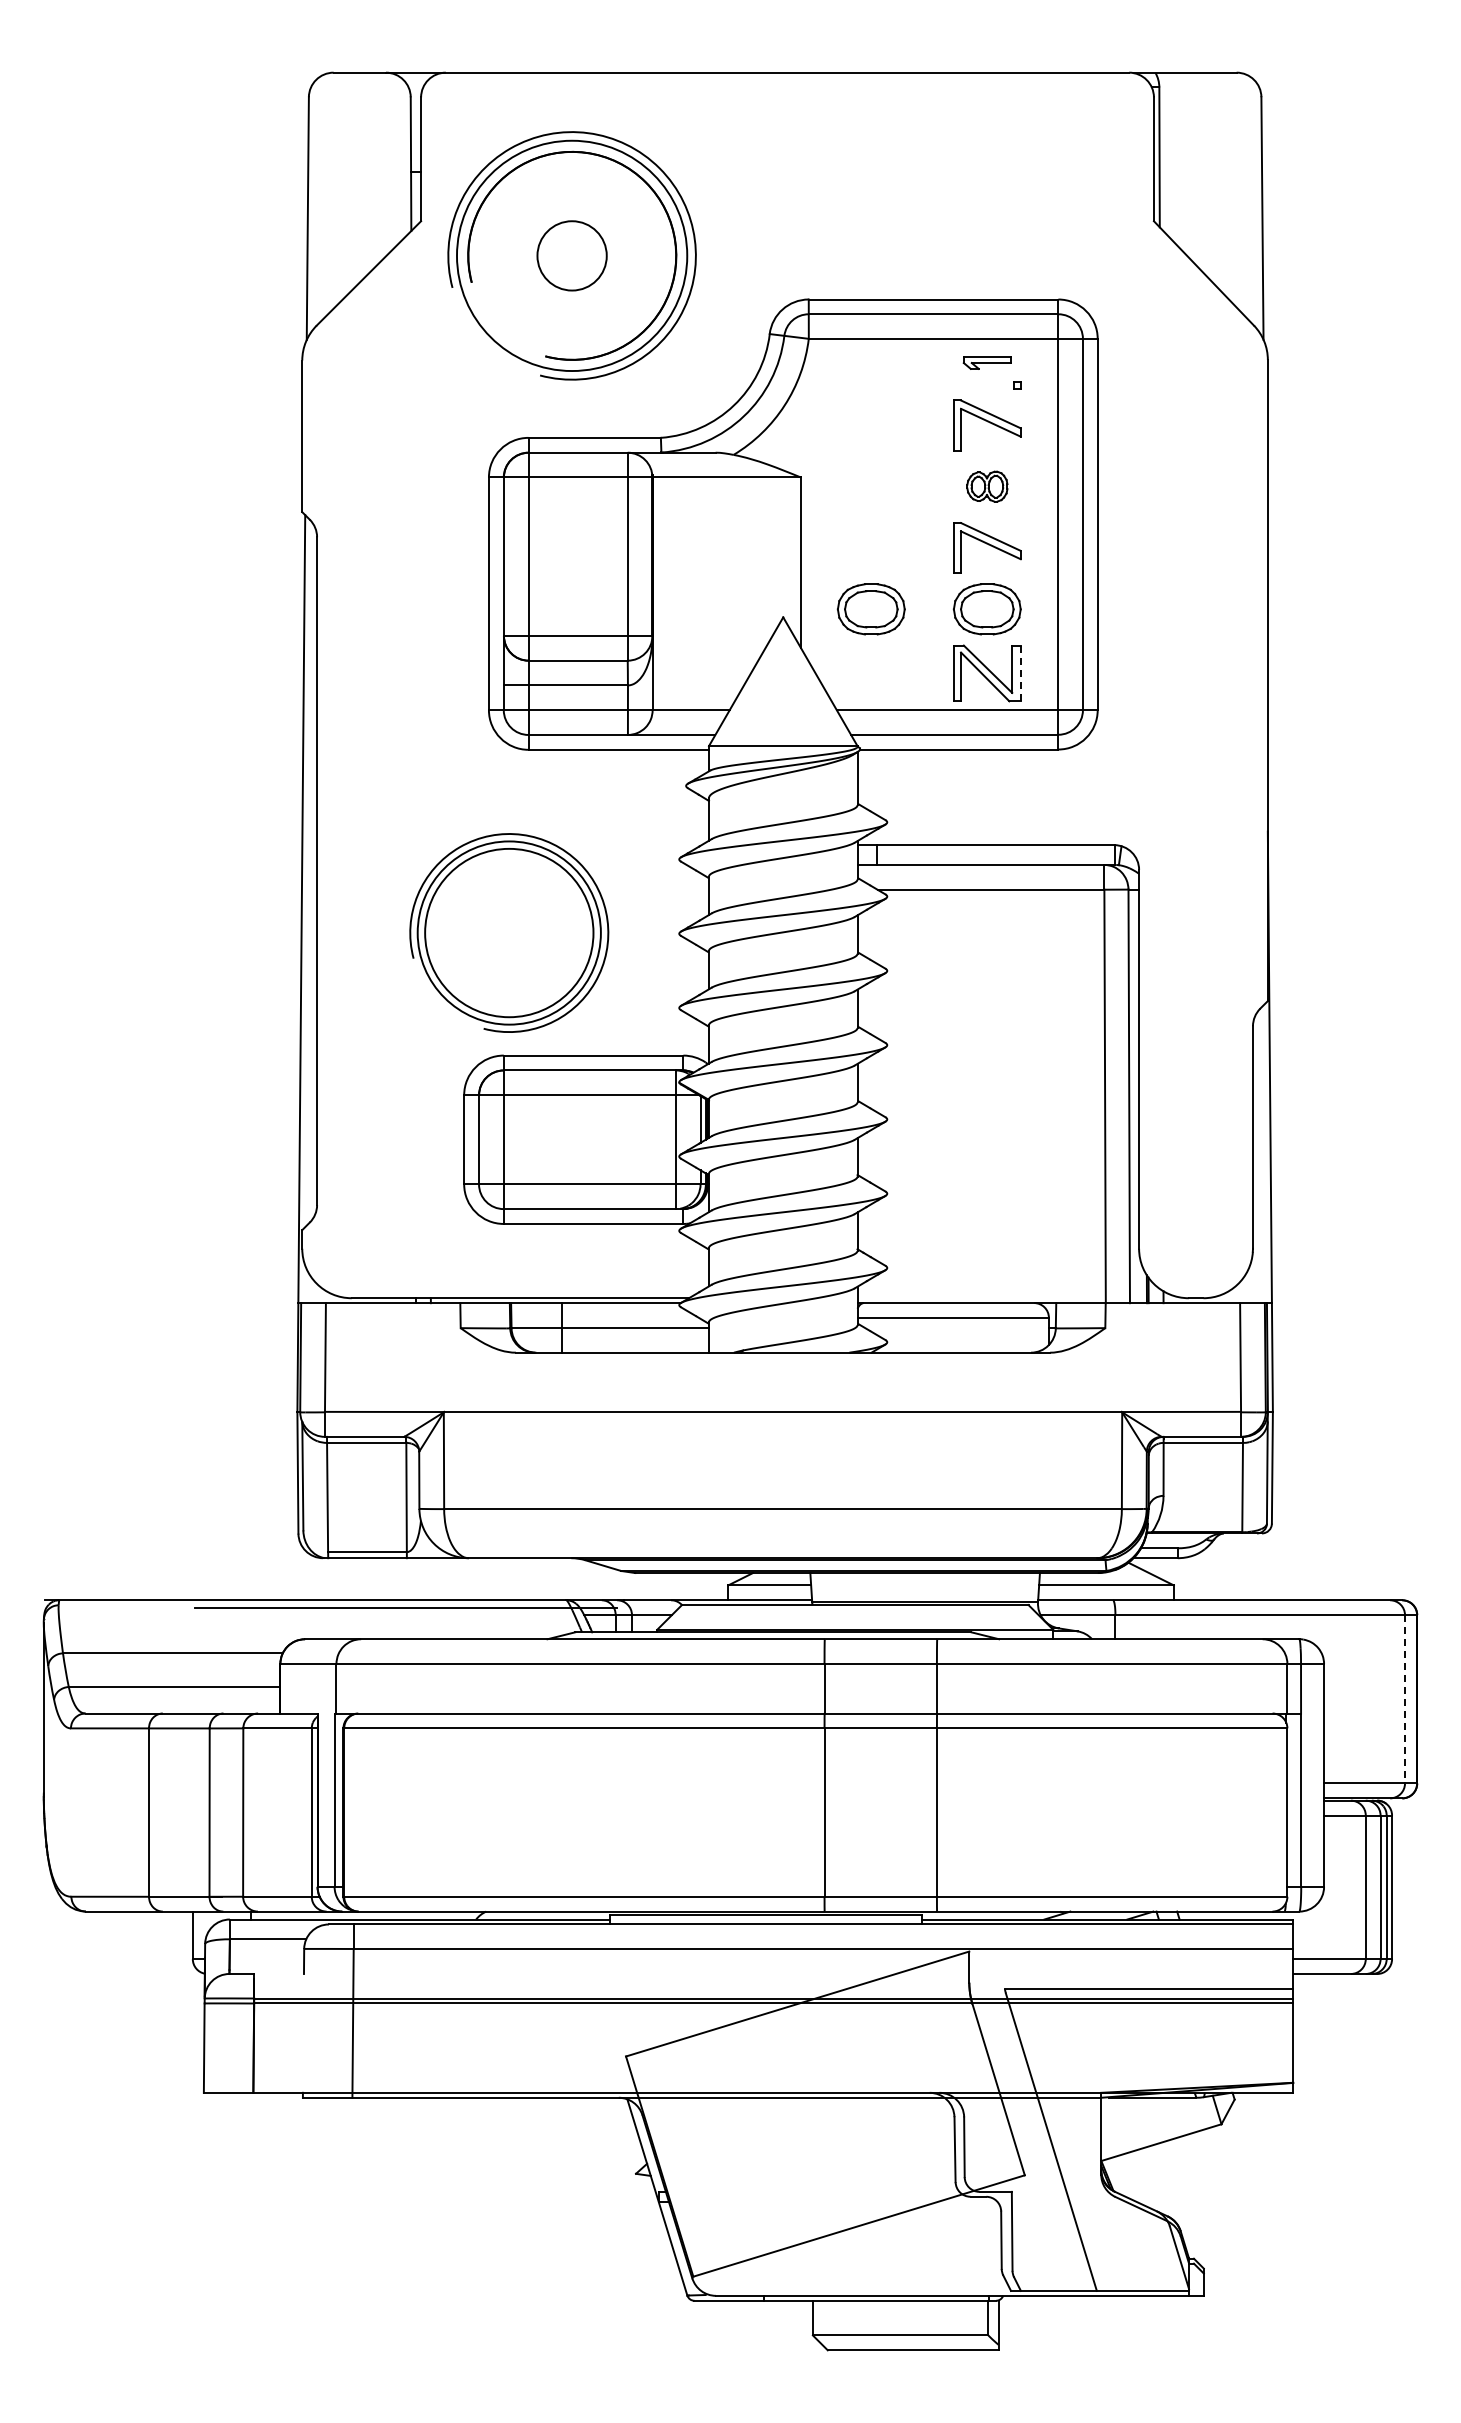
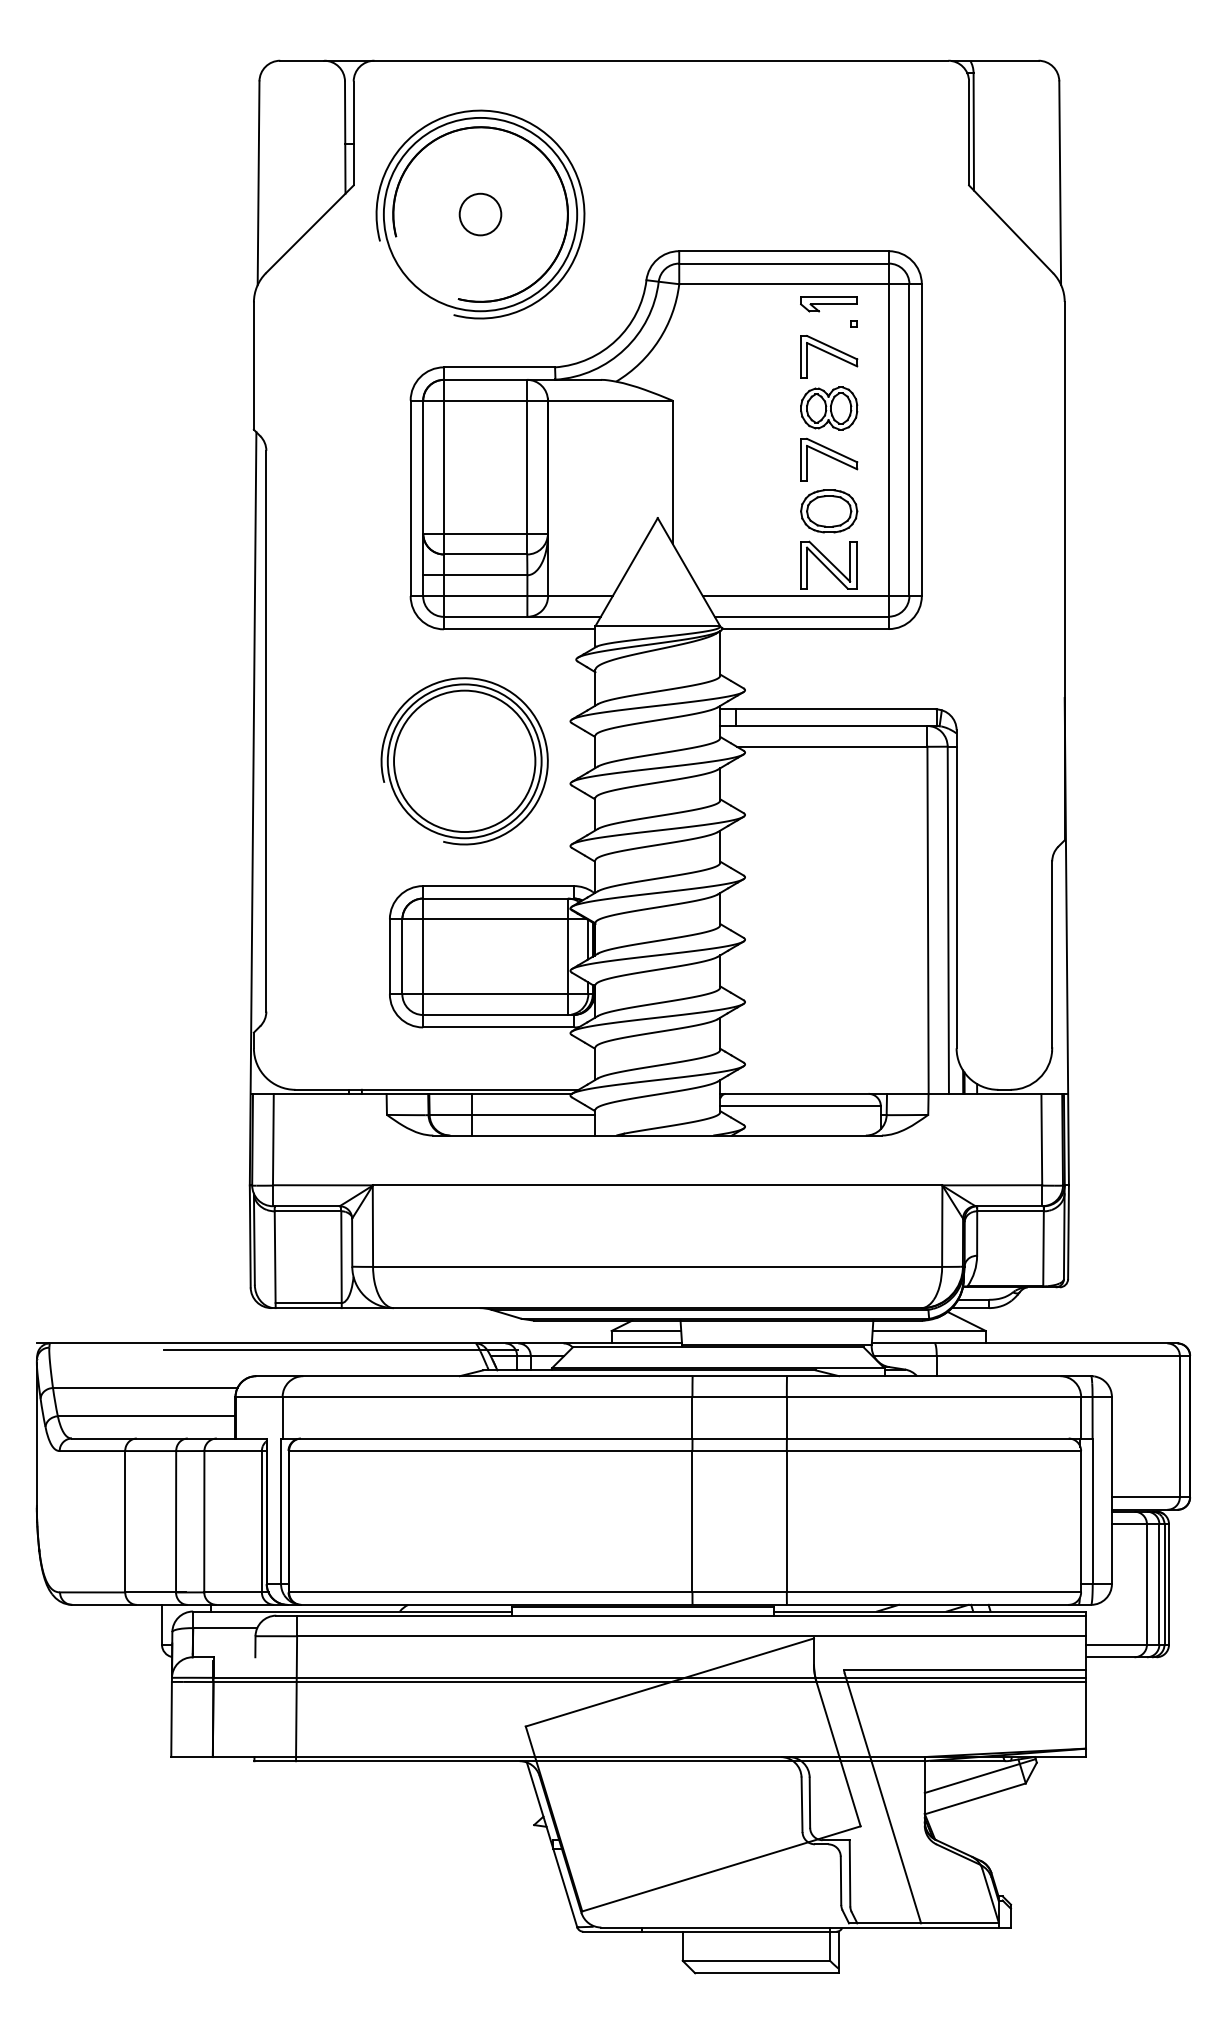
circle: (571, 255) -> (479, 214), size x0.71
part: (986, 363) -> (828, 304), size x1.43
part: (987, 486) -> (829, 408), size x1.67
part: (870, 609) -> (731, 511), removed
line: (1020, 673) -> (857, 565), dashed -> solid
part: (509, 932) -> (464, 760), moved
line: (1405, 1699) -> (1180, 1426), dashed -> solid
line: (1167, 2115) -> (980, 1776), added

